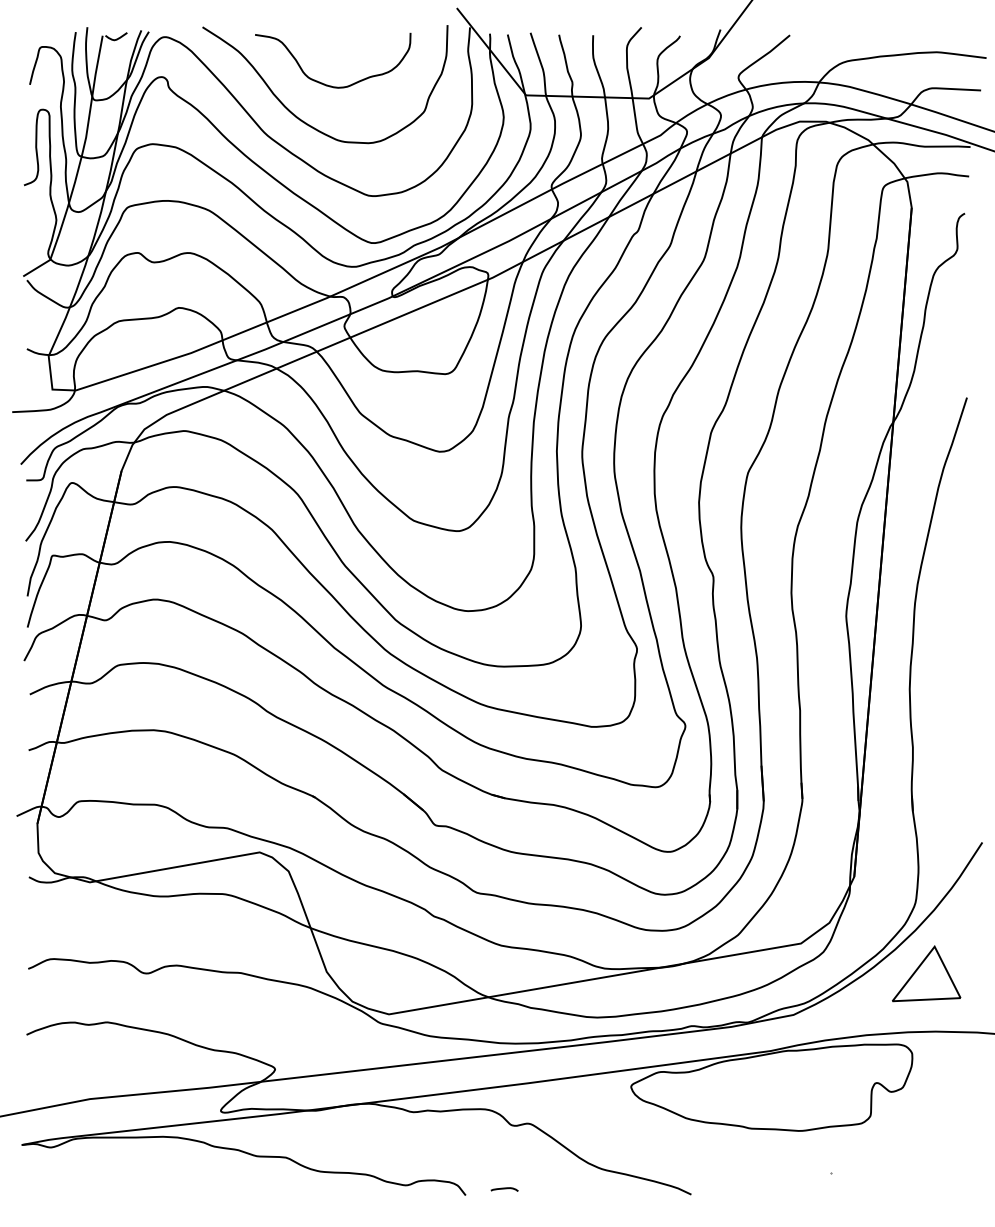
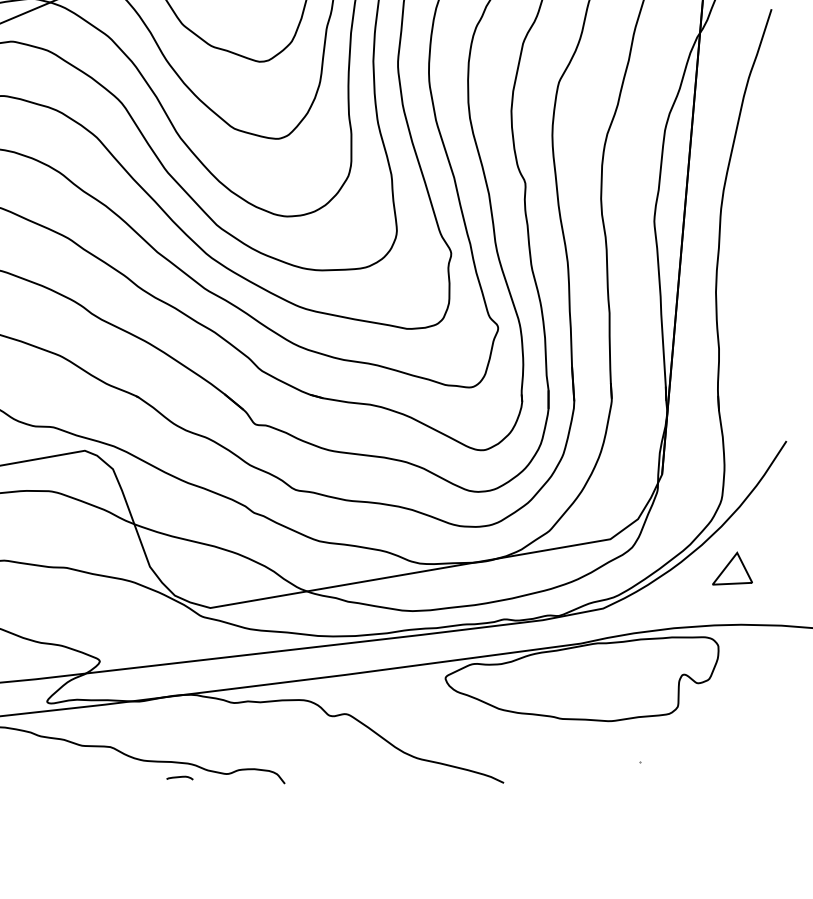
part: (926, 973) -> (732, 568), size x0.6
curve: (504, 1189) -> (179, 778), moved

